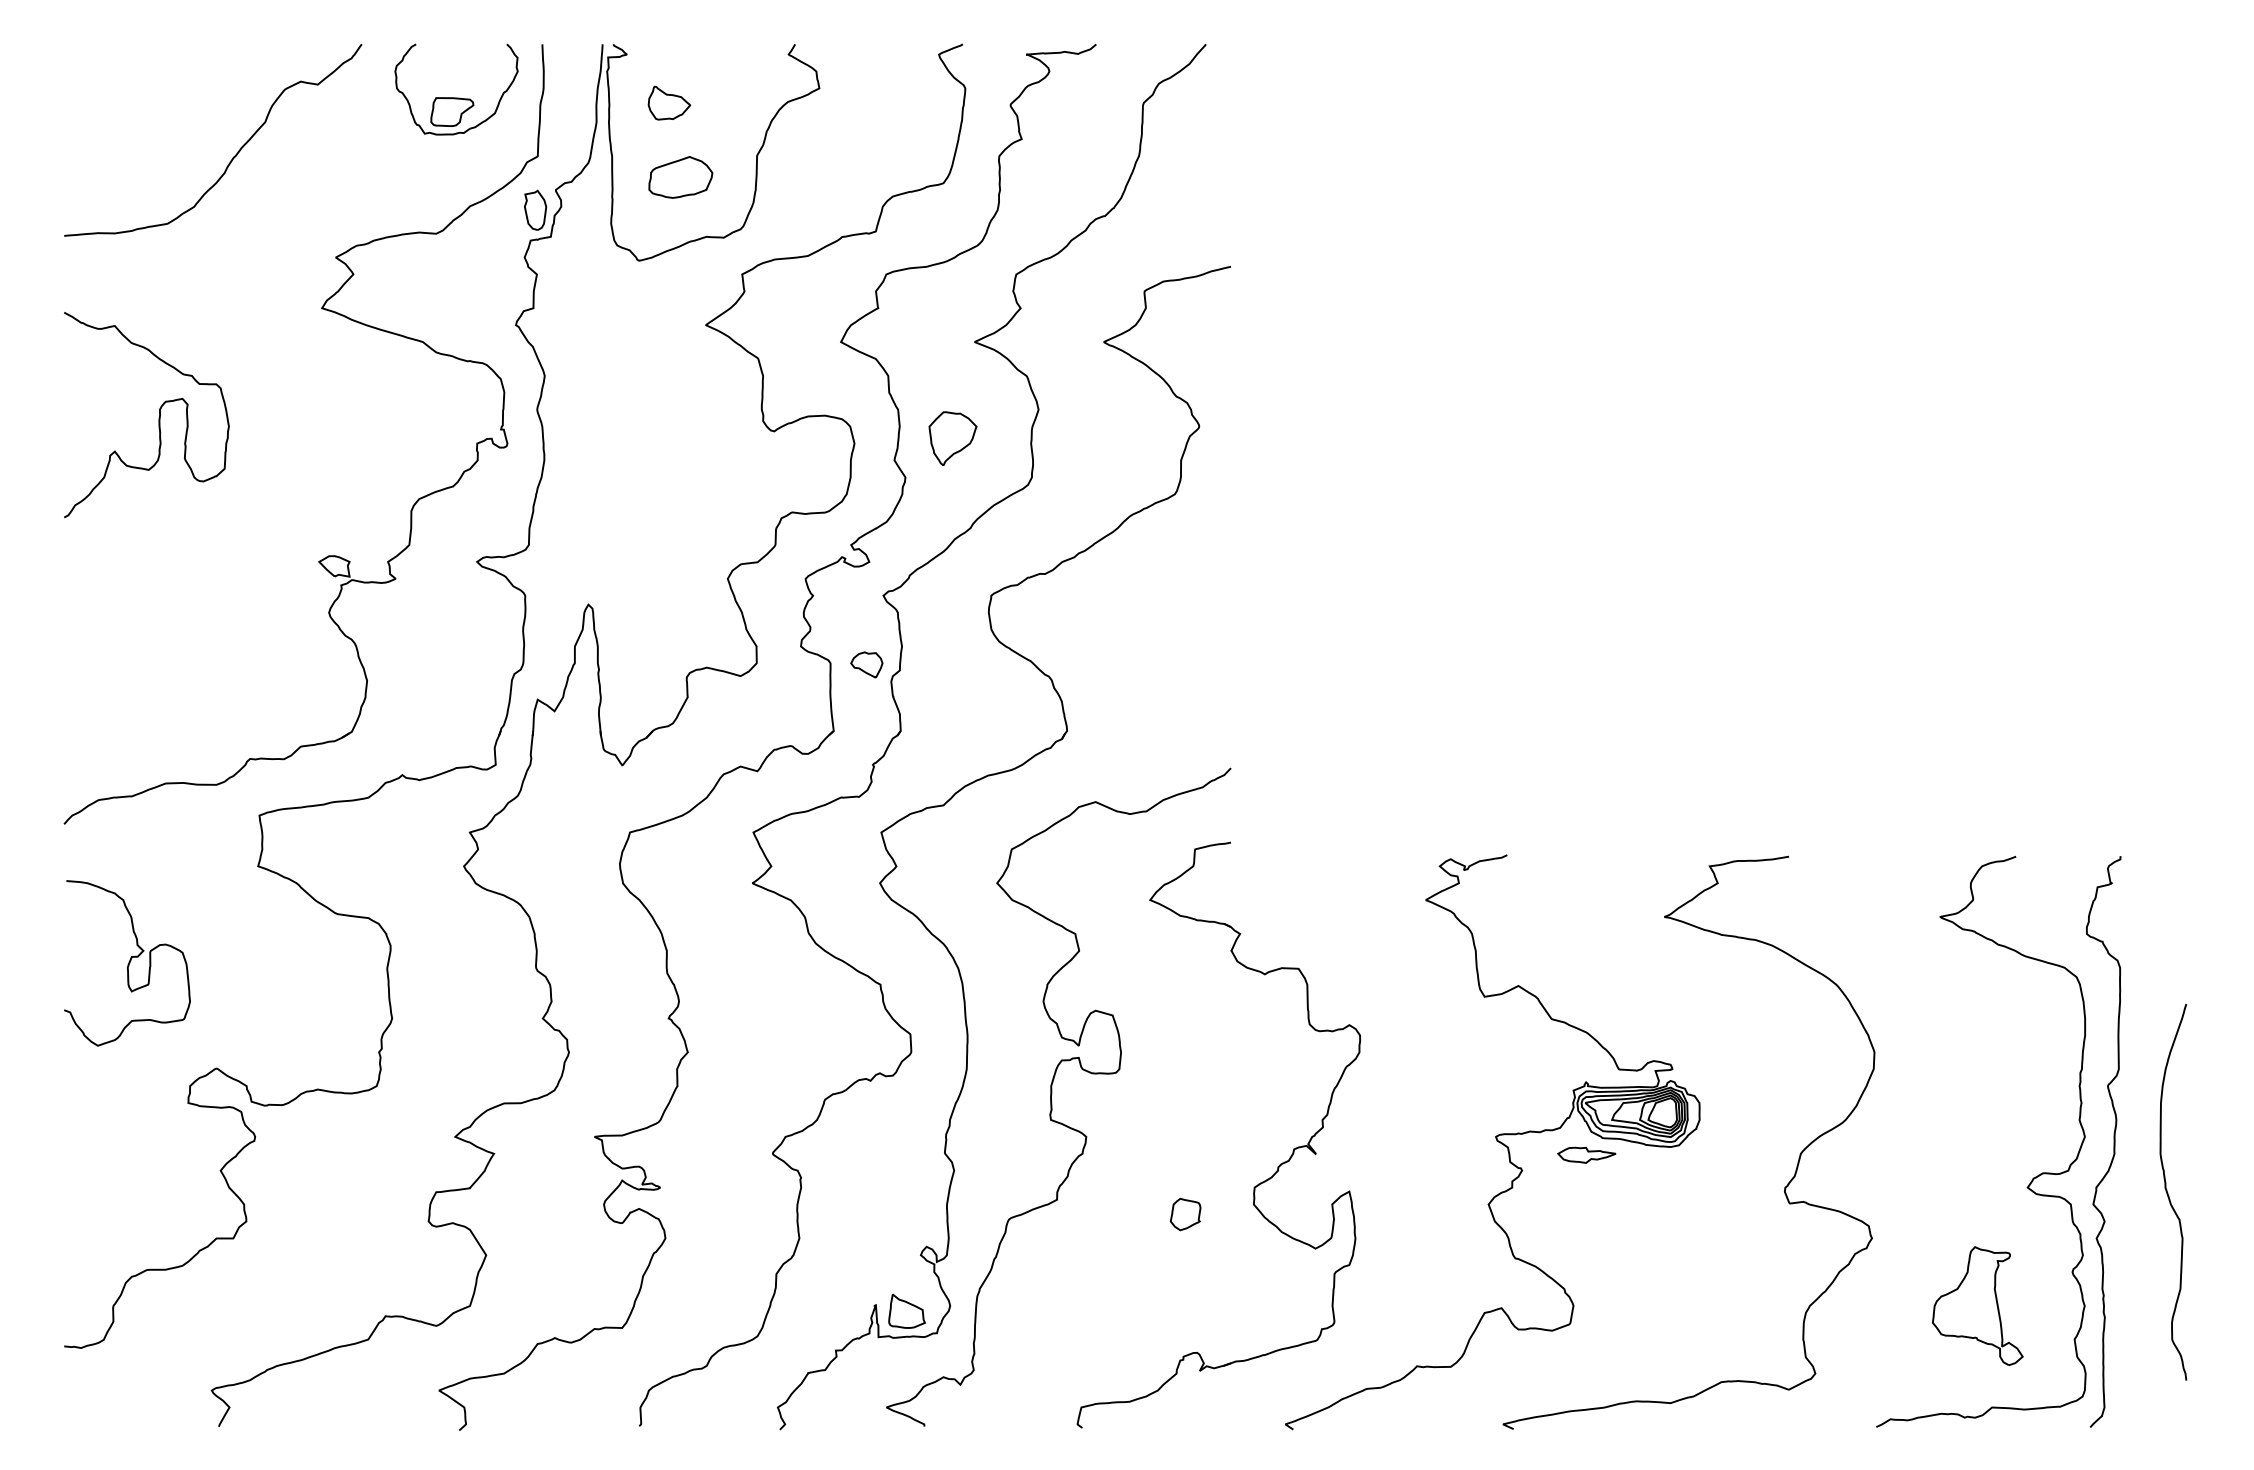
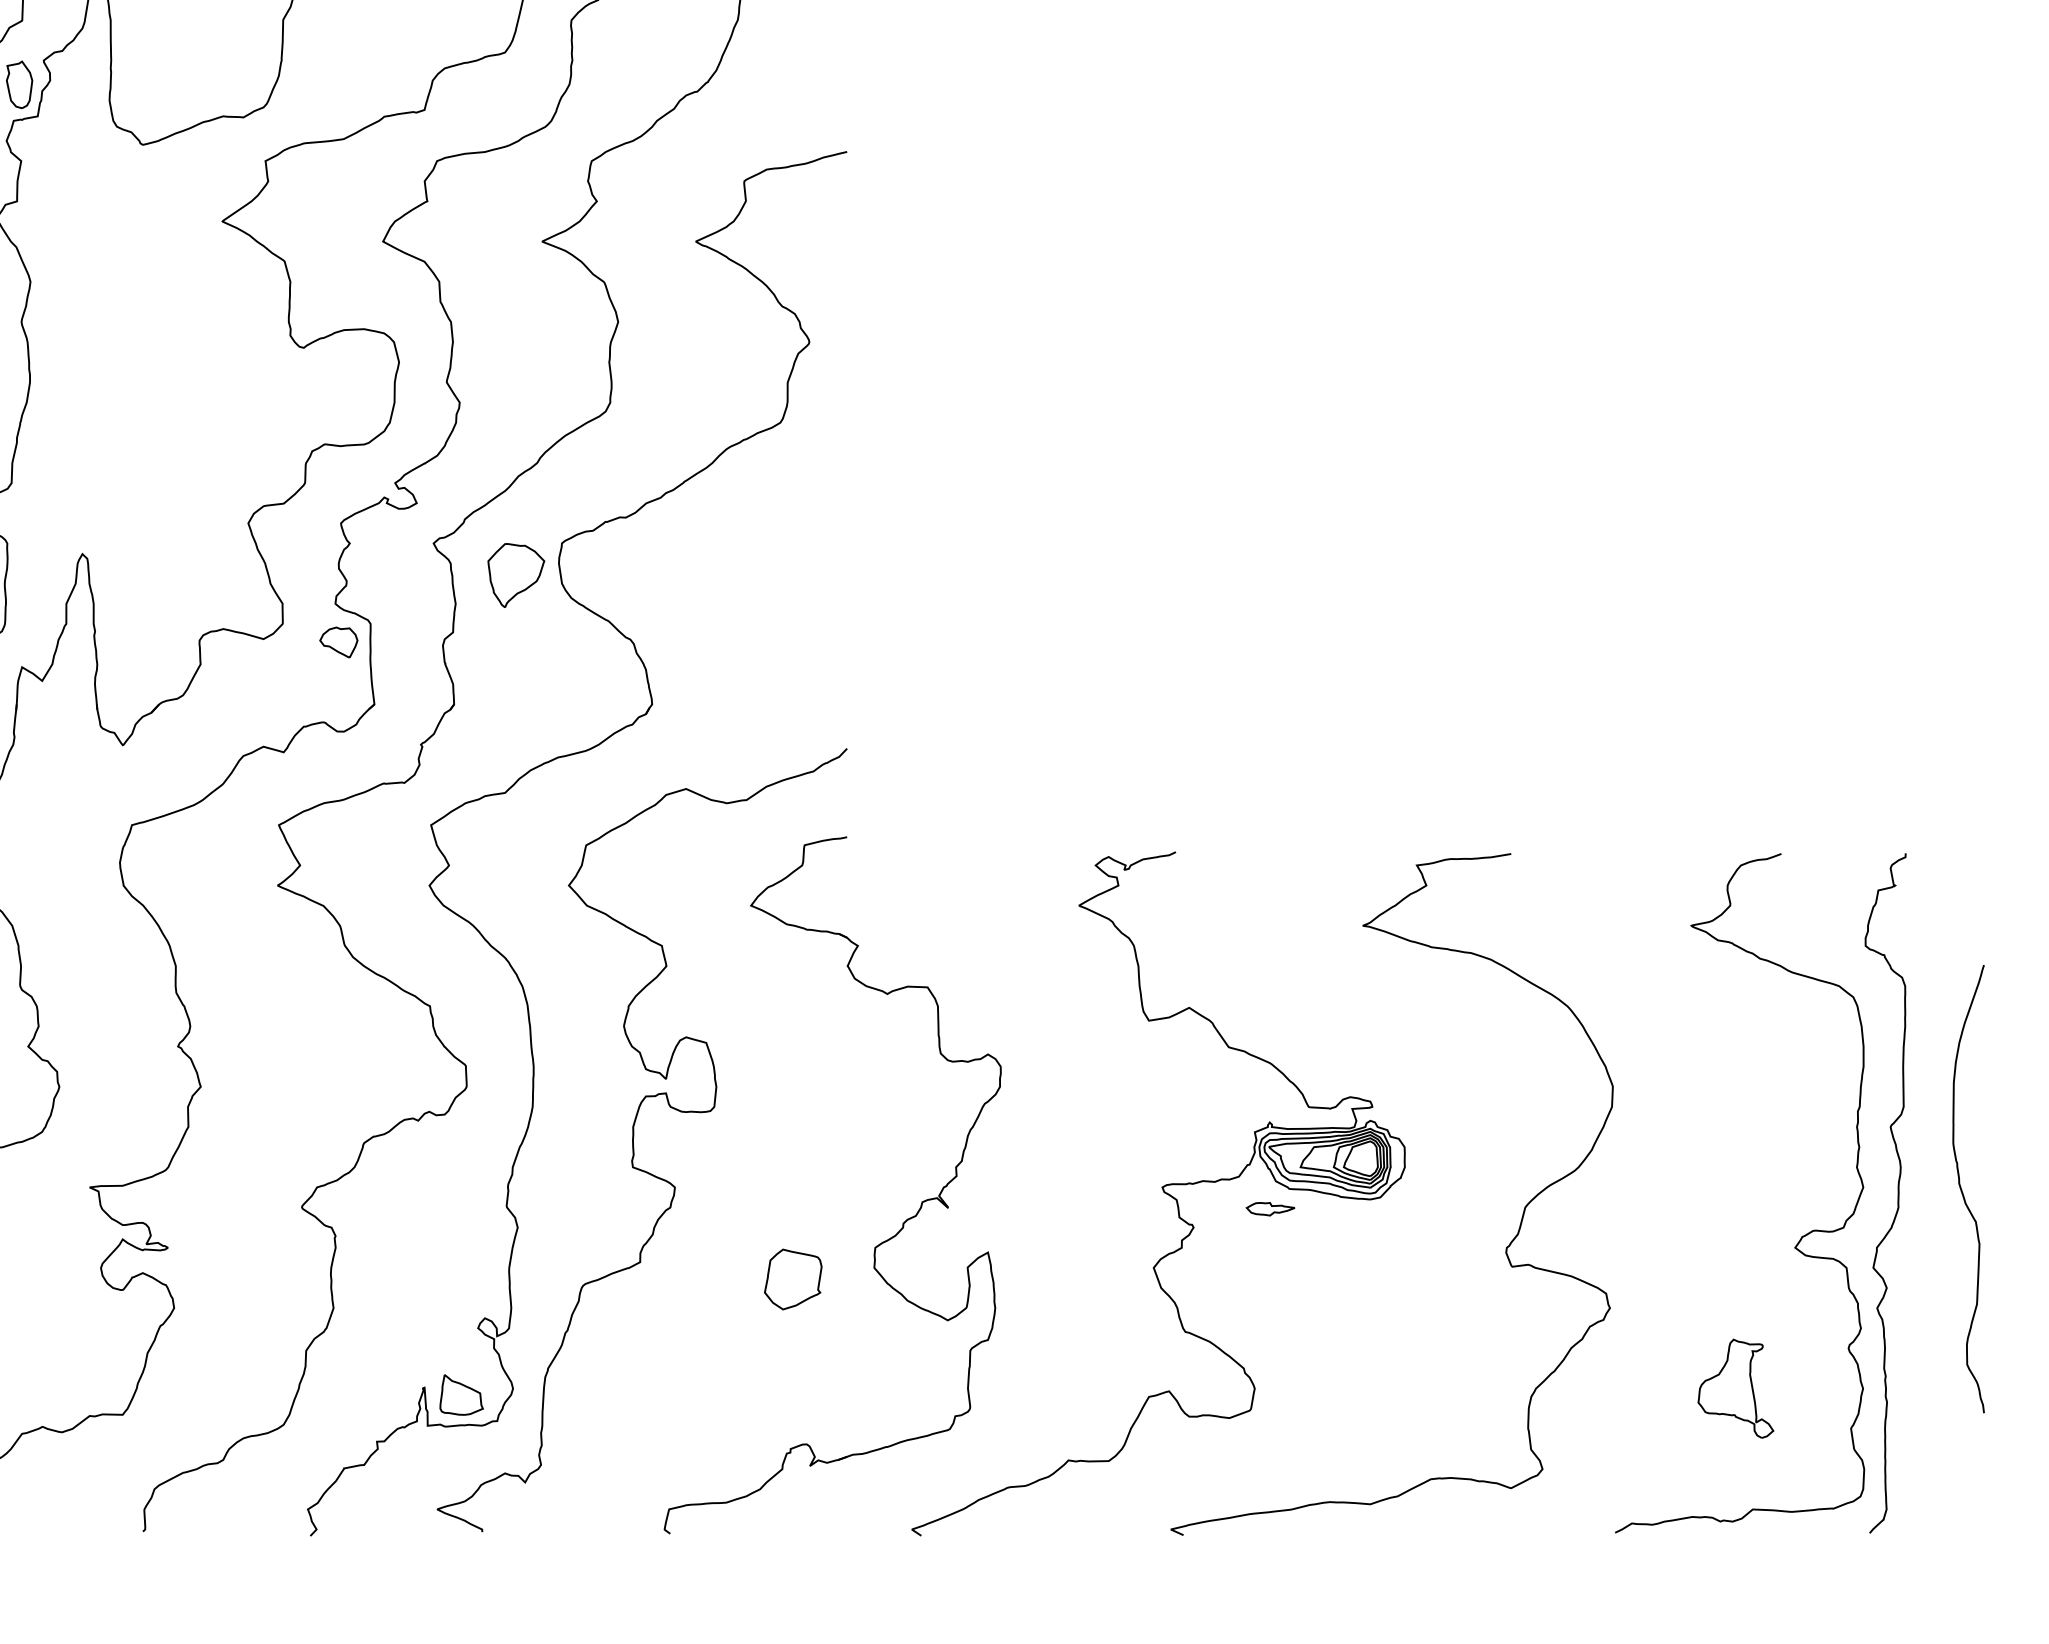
part: (680, 177) -> (192, 45), removed
part: (952, 438) -> (515, 575), moved
part: (866, 664) -> (338, 641), moved
part: (1586, 1154) -> (1270, 1208), size x0.7
curve: (2168, 1193) -> (1962, 1190), moved
part: (1185, 1214) -> (793, 1279), size x1.6
part: (1977, 1305) -> (1735, 1388), size x0.7

